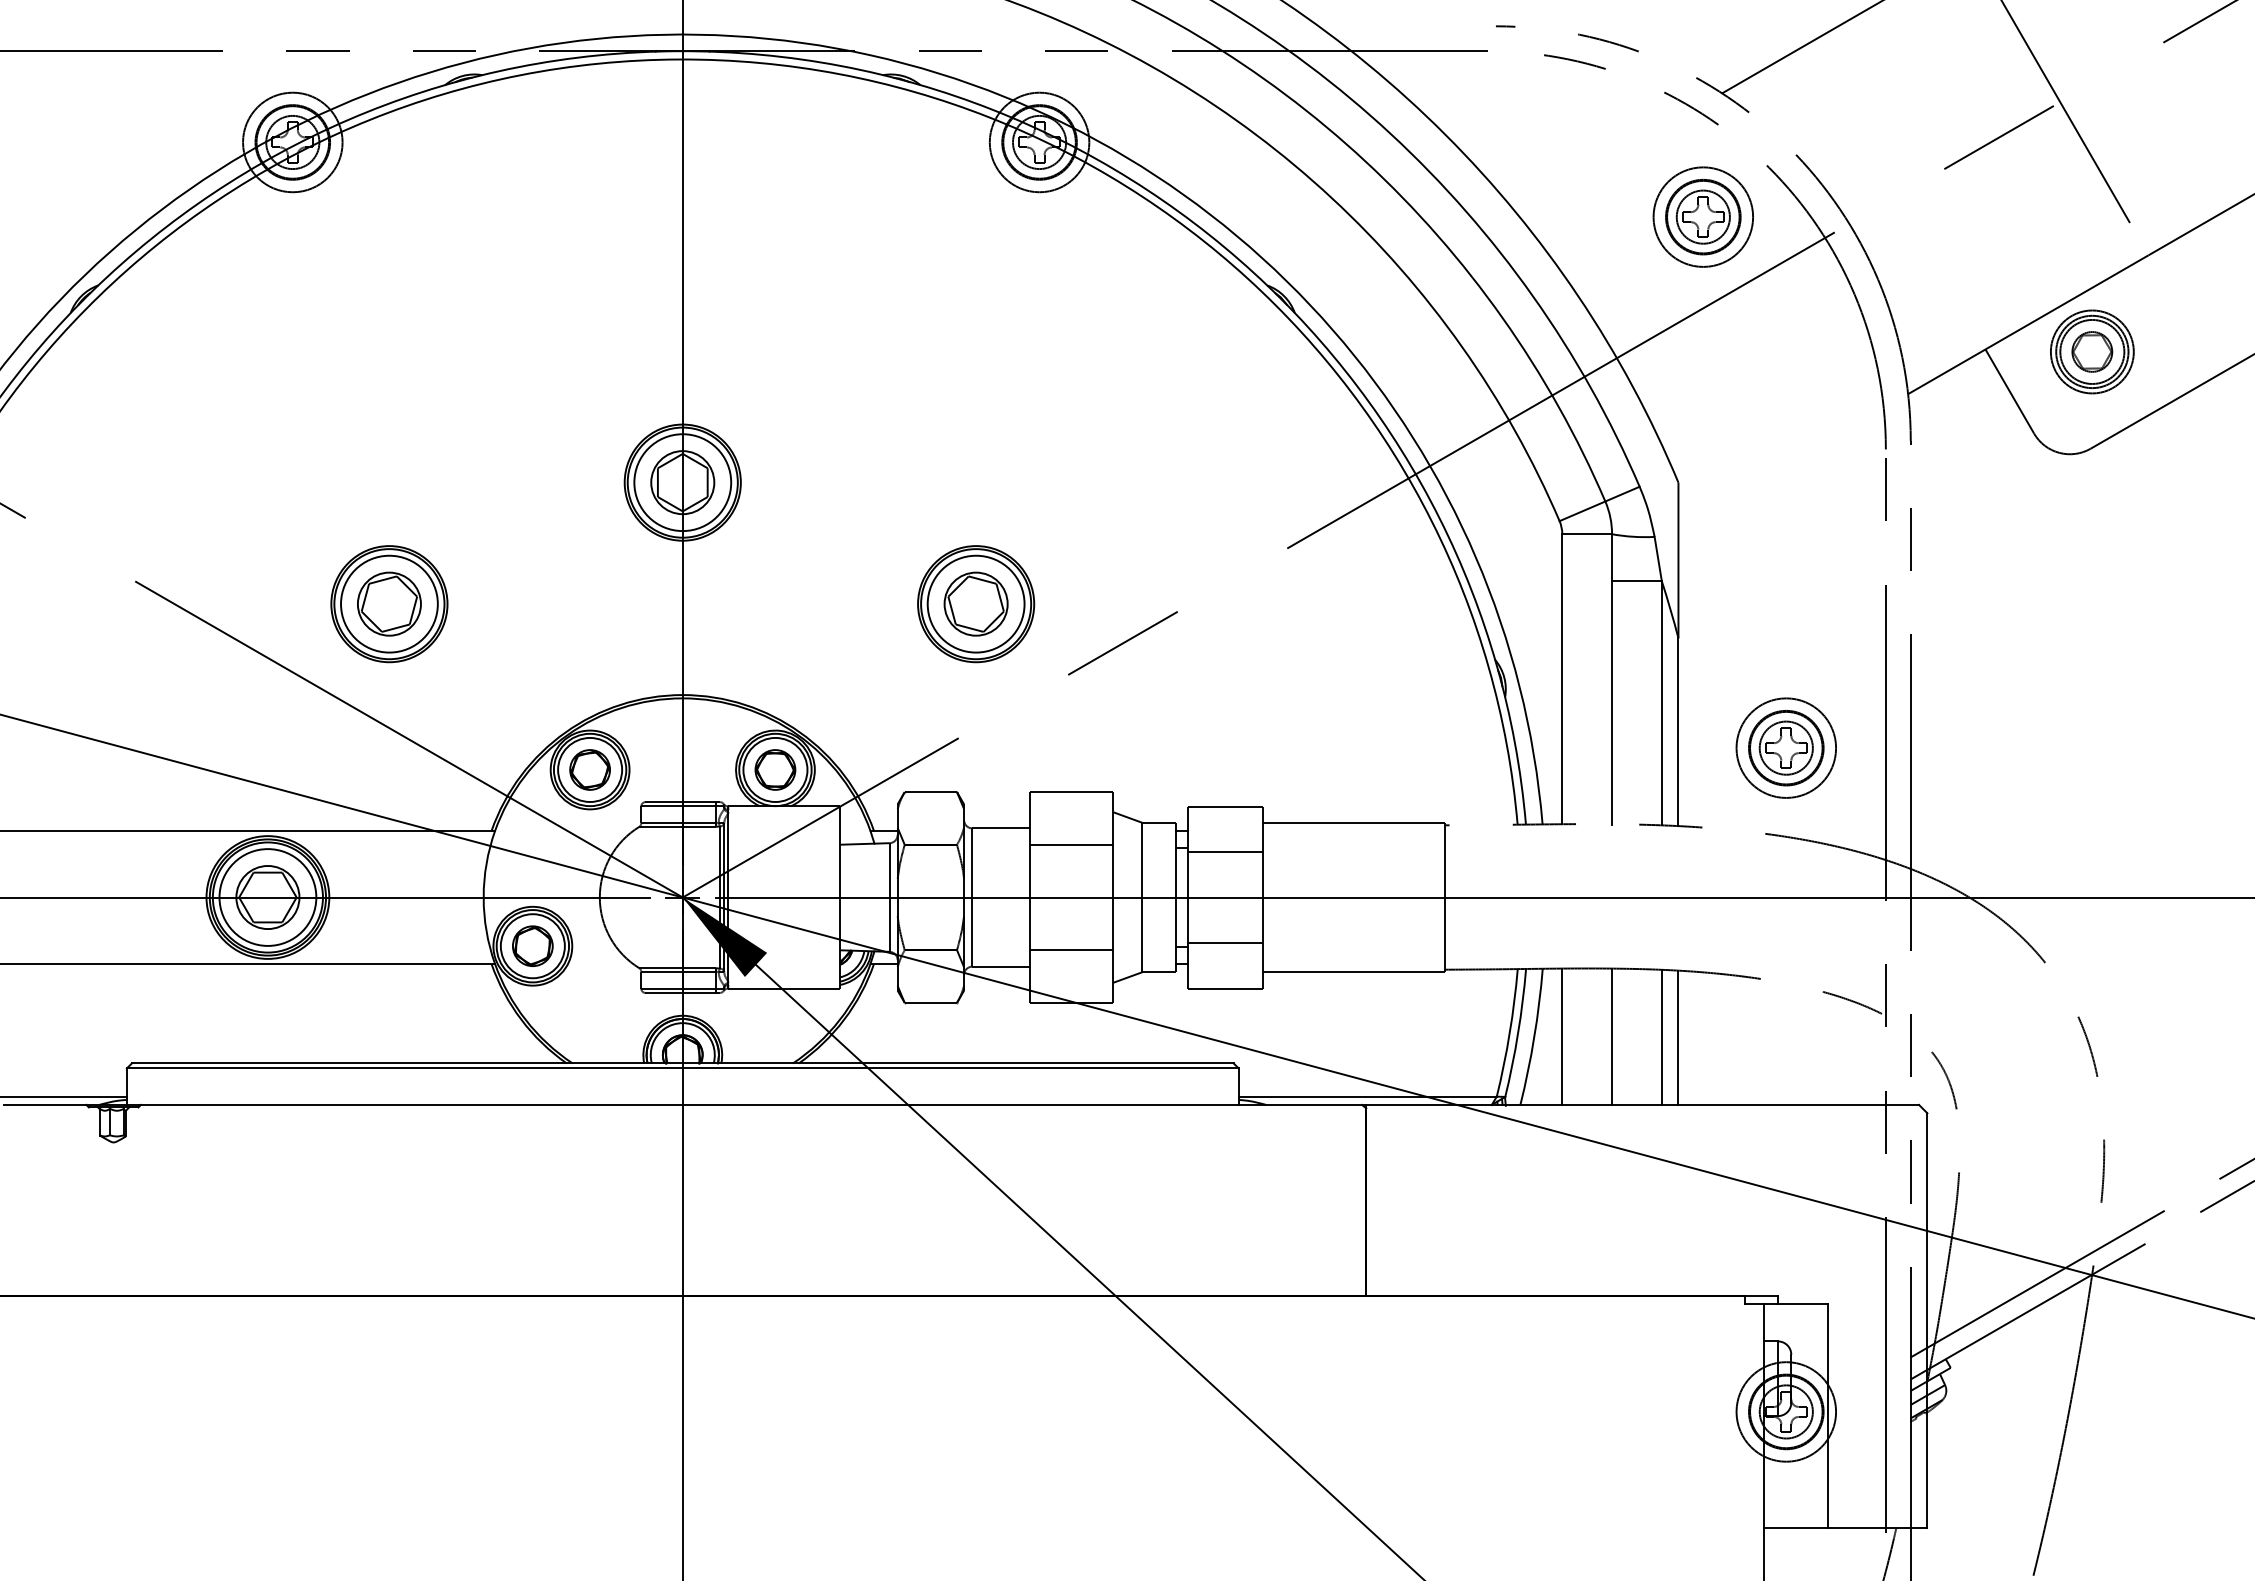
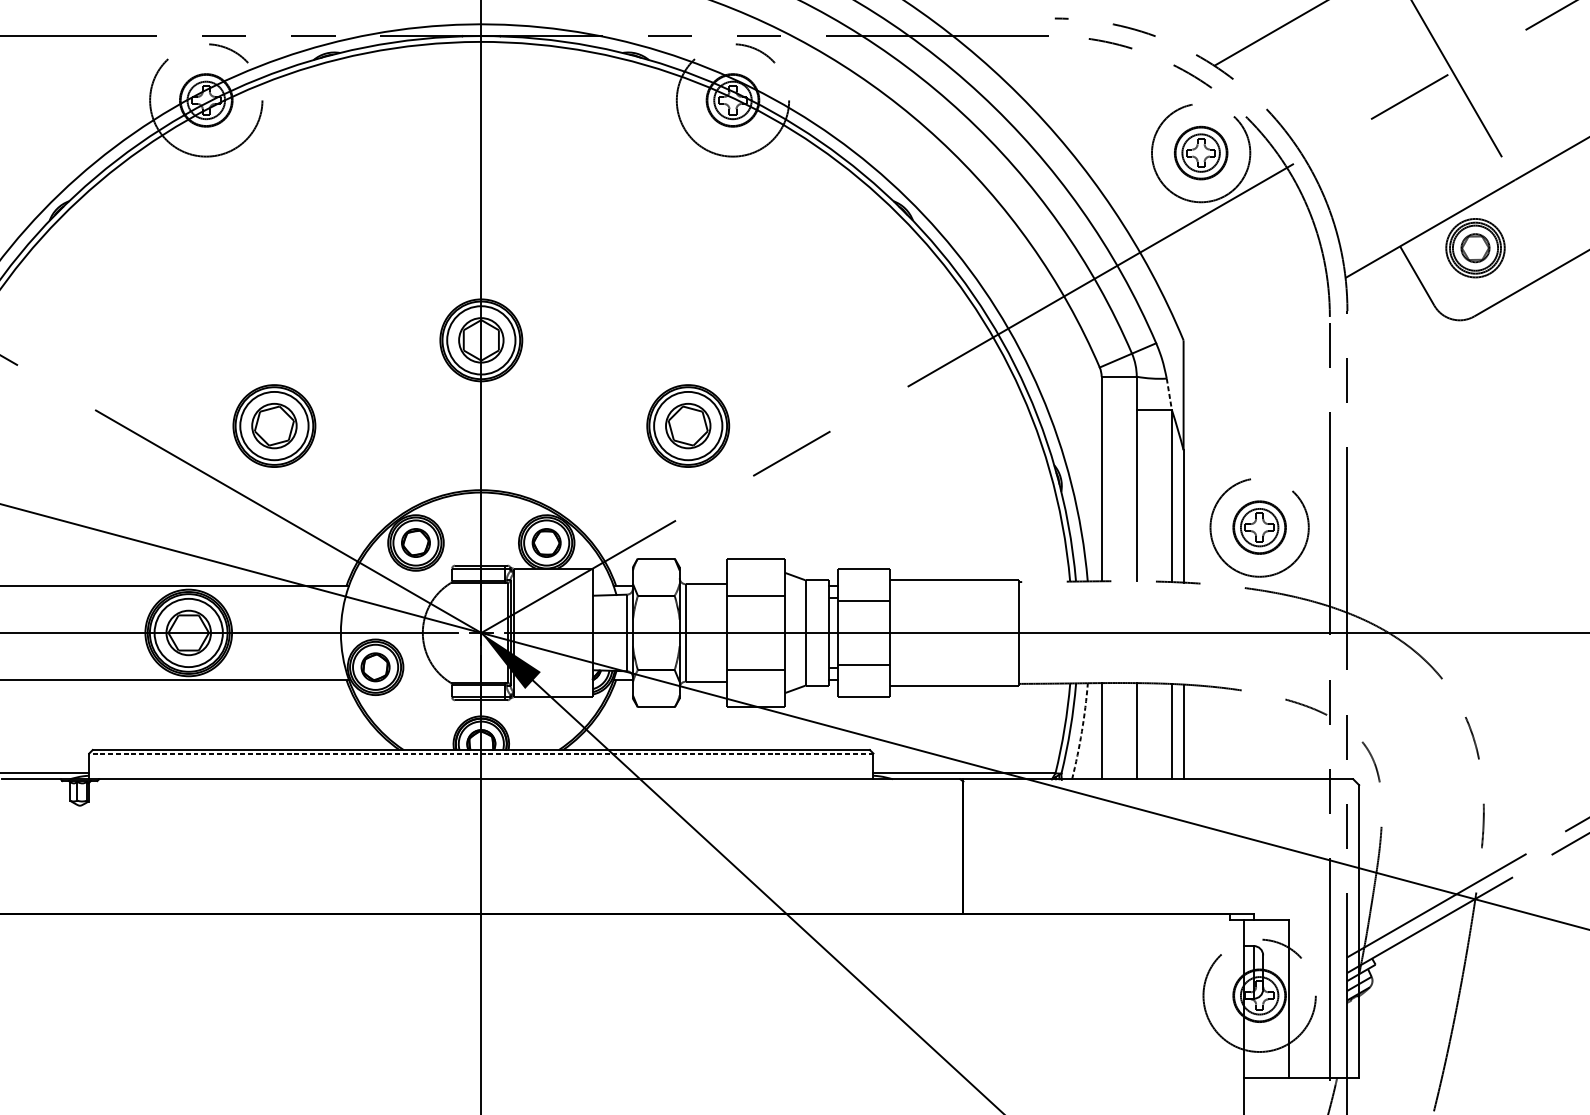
circle: (292, 142) -> (206, 100), size x1.6
circle: (1039, 142) -> (732, 100), size x1.6
circle: (1703, 216) -> (1201, 152), size x1.4
line: (1658, 559) -> (1169, 394), solid -> dashed
circle: (1786, 747) -> (1259, 527), size x1.4
arc: (1534, 1037) -> (1082, 731), solid -> dashed
line: (682, 1068) -> (481, 753), solid -> dashed
circle: (1786, 1411) -> (1259, 995), size x1.6

